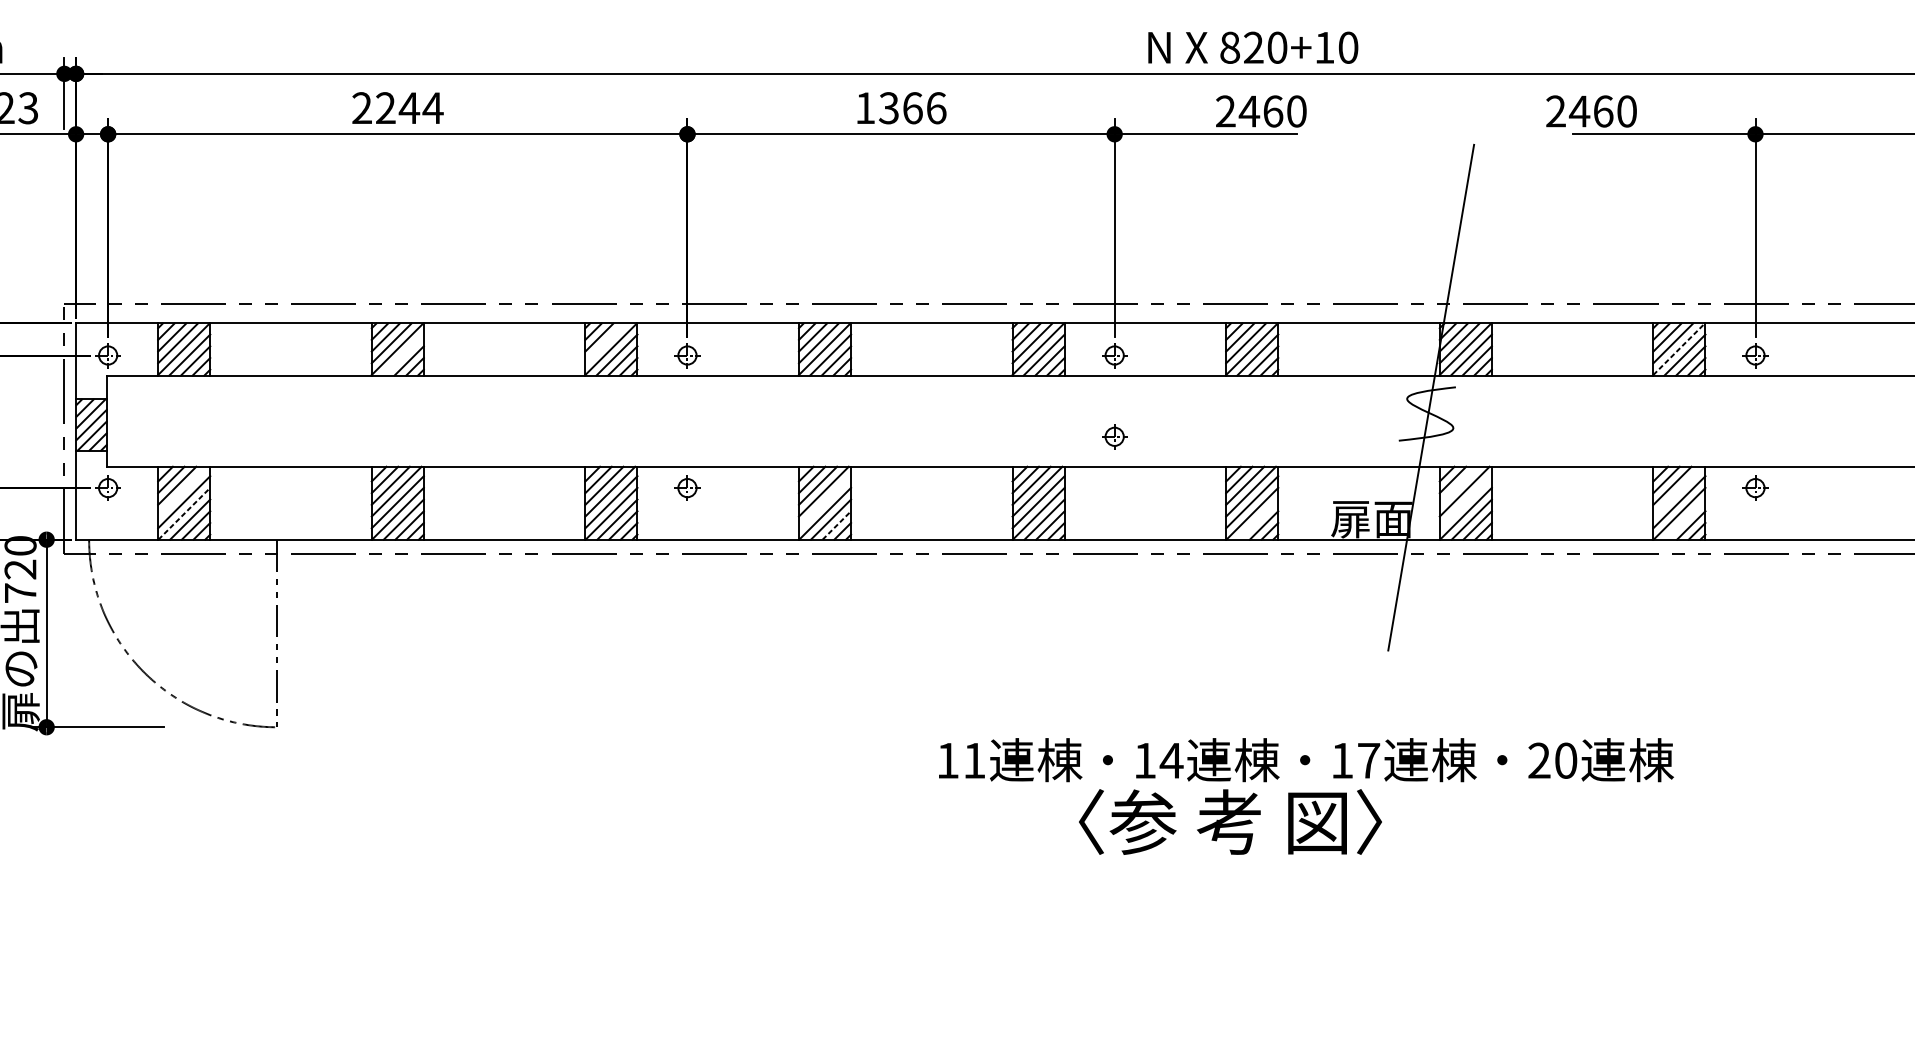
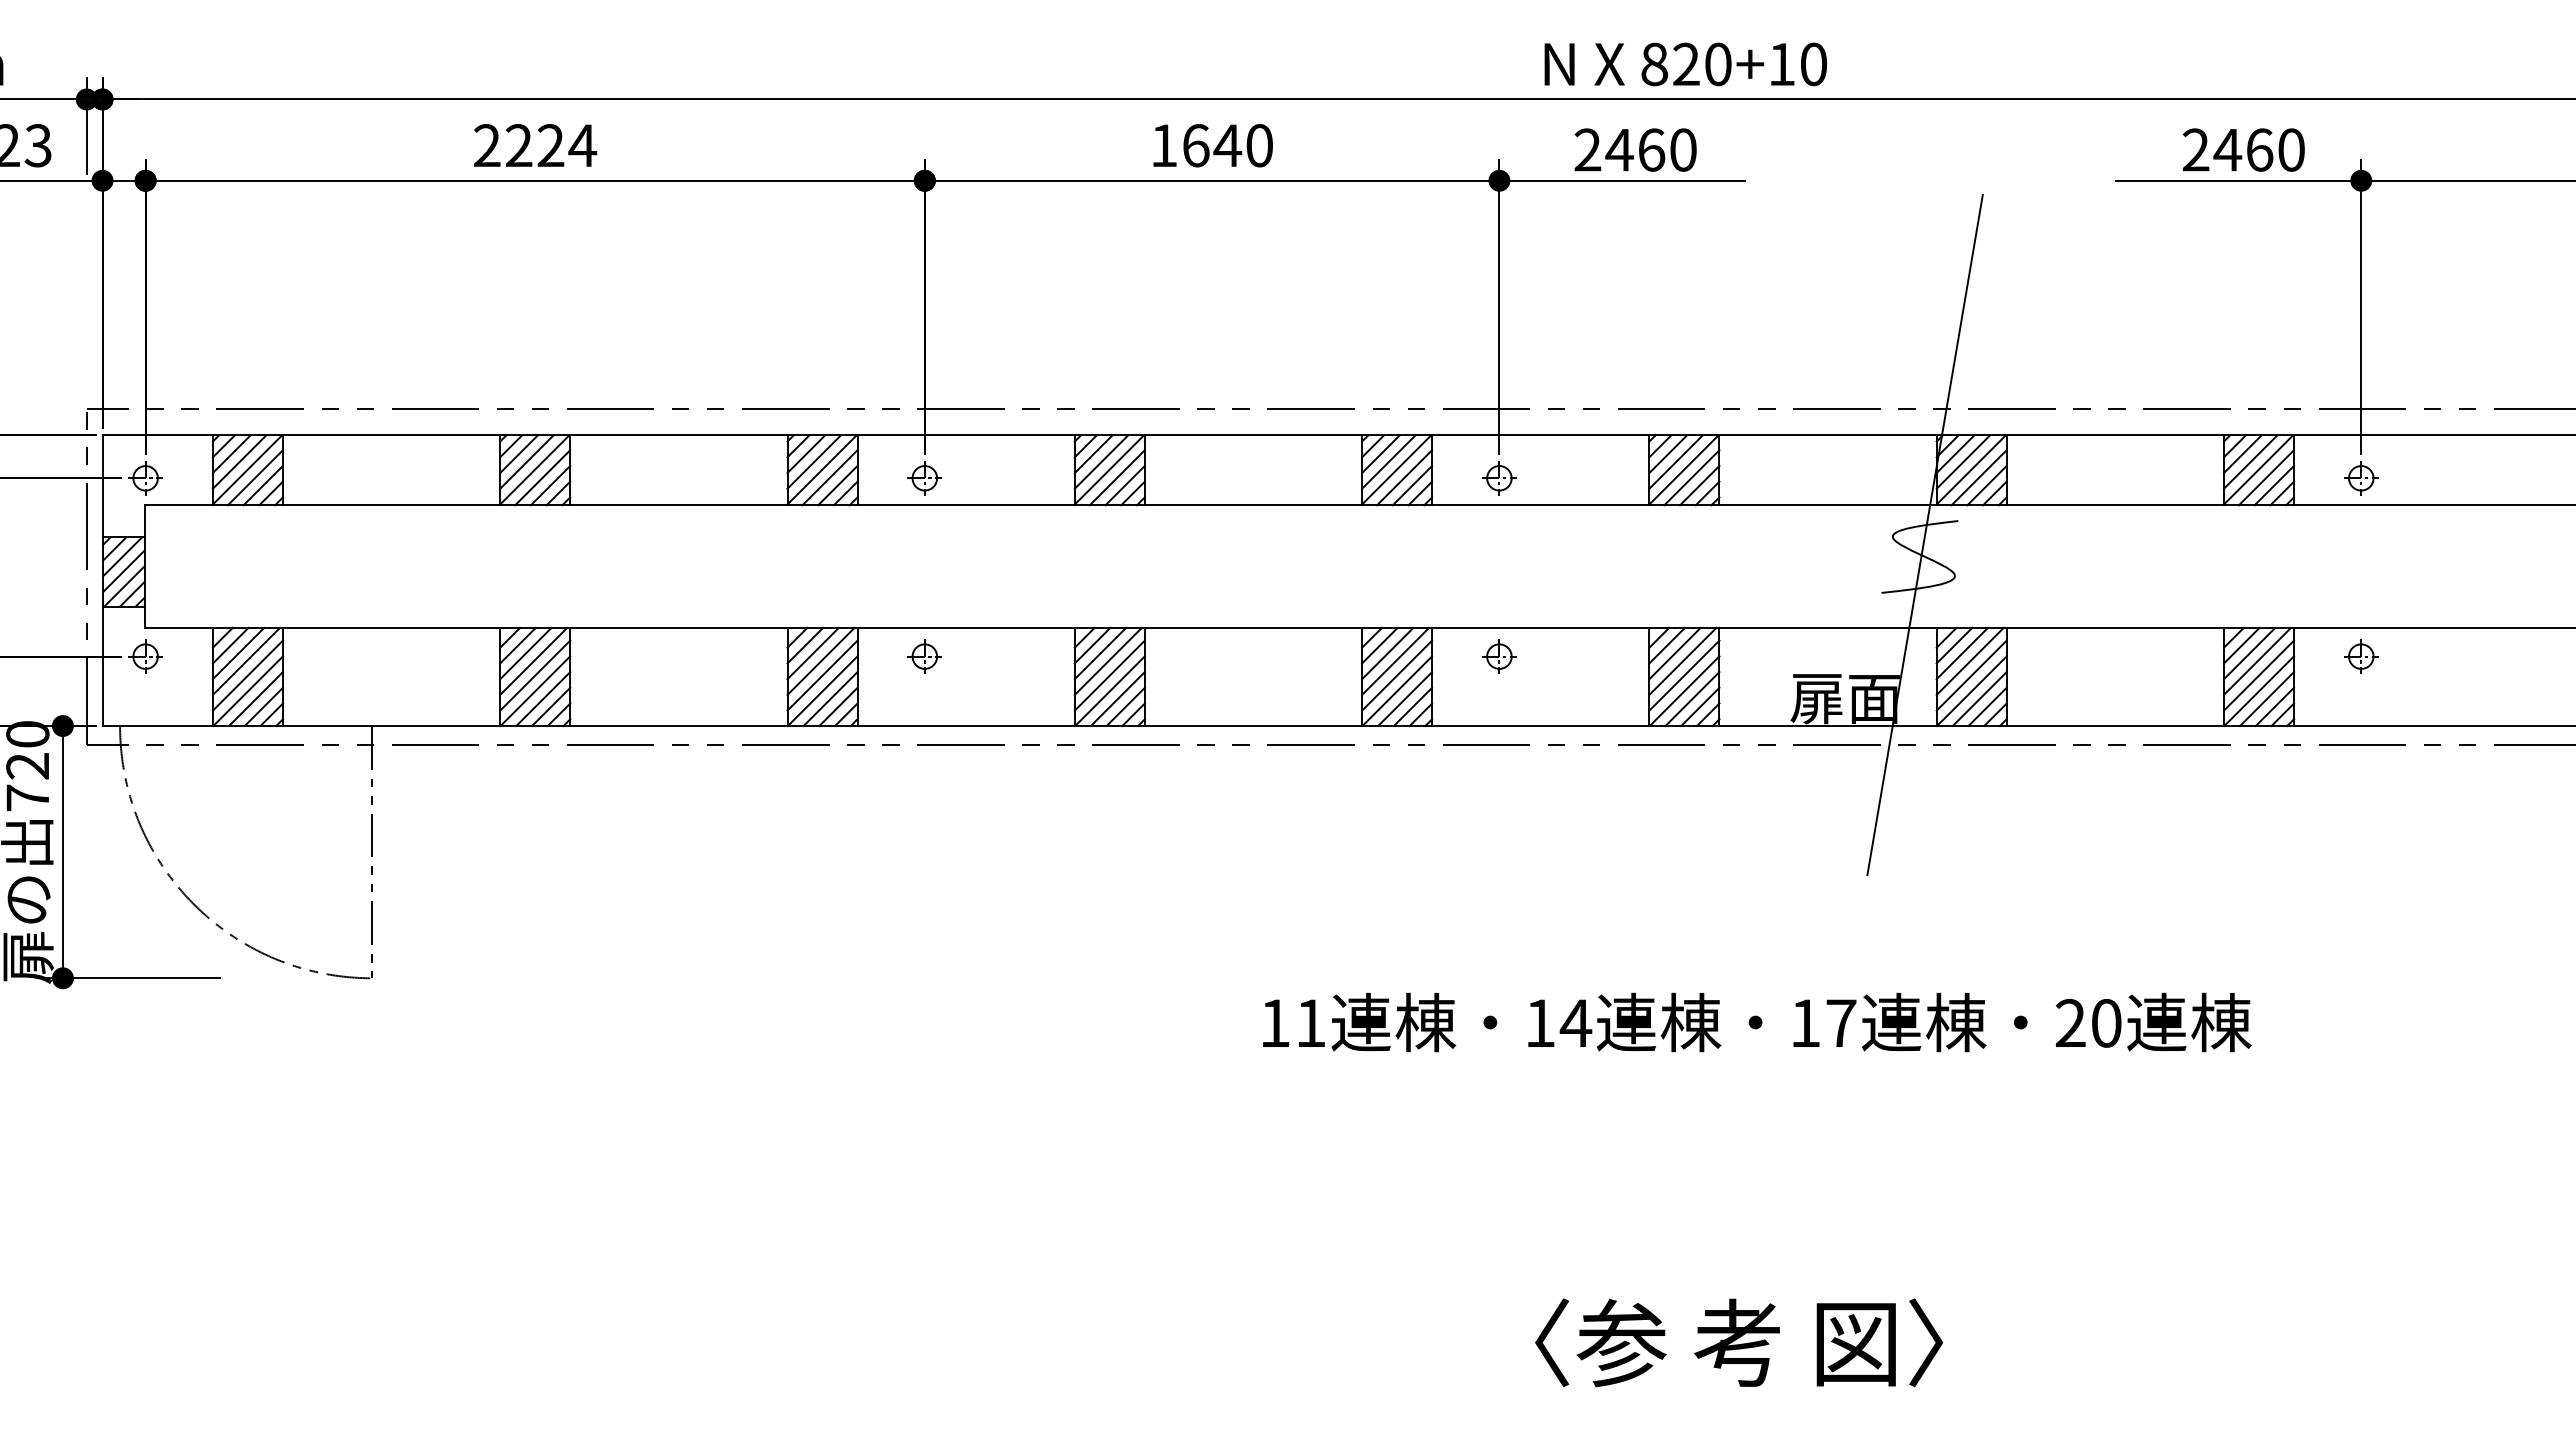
text: (409, 108) -> (550, 145), 2244 -> 2224
text: (912, 108) -> (1227, 145), 1366 -> 1640
text: (1261, 111) -> (1635, 149), moved
text: (1591, 111) -> (2243, 149), moved
line: (605, 343) -> (814, 461), added
line: (1679, 348) -> (2258, 469), dashed -> solid
line: (403, 354) -> (542, 477), added
part: (1114, 436) -> (1499, 656), moved
line: (1458, 485) -> (1961, 653), added
line: (182, 490) -> (245, 660), added
line: (1677, 490) -> (2256, 660), added
line: (824, 502) -> (1109, 675), added
line: (1465, 502) -> (1971, 675), added
line: (184, 513) -> (248, 690), dashed -> solid
line: (1258, 519) -> (1692, 699), added
line: (1685, 519) -> (2267, 699), added
line: (837, 525) -> (1126, 706), dashed -> solid
text: (1230, 821) -> (1739, 1342), moved

